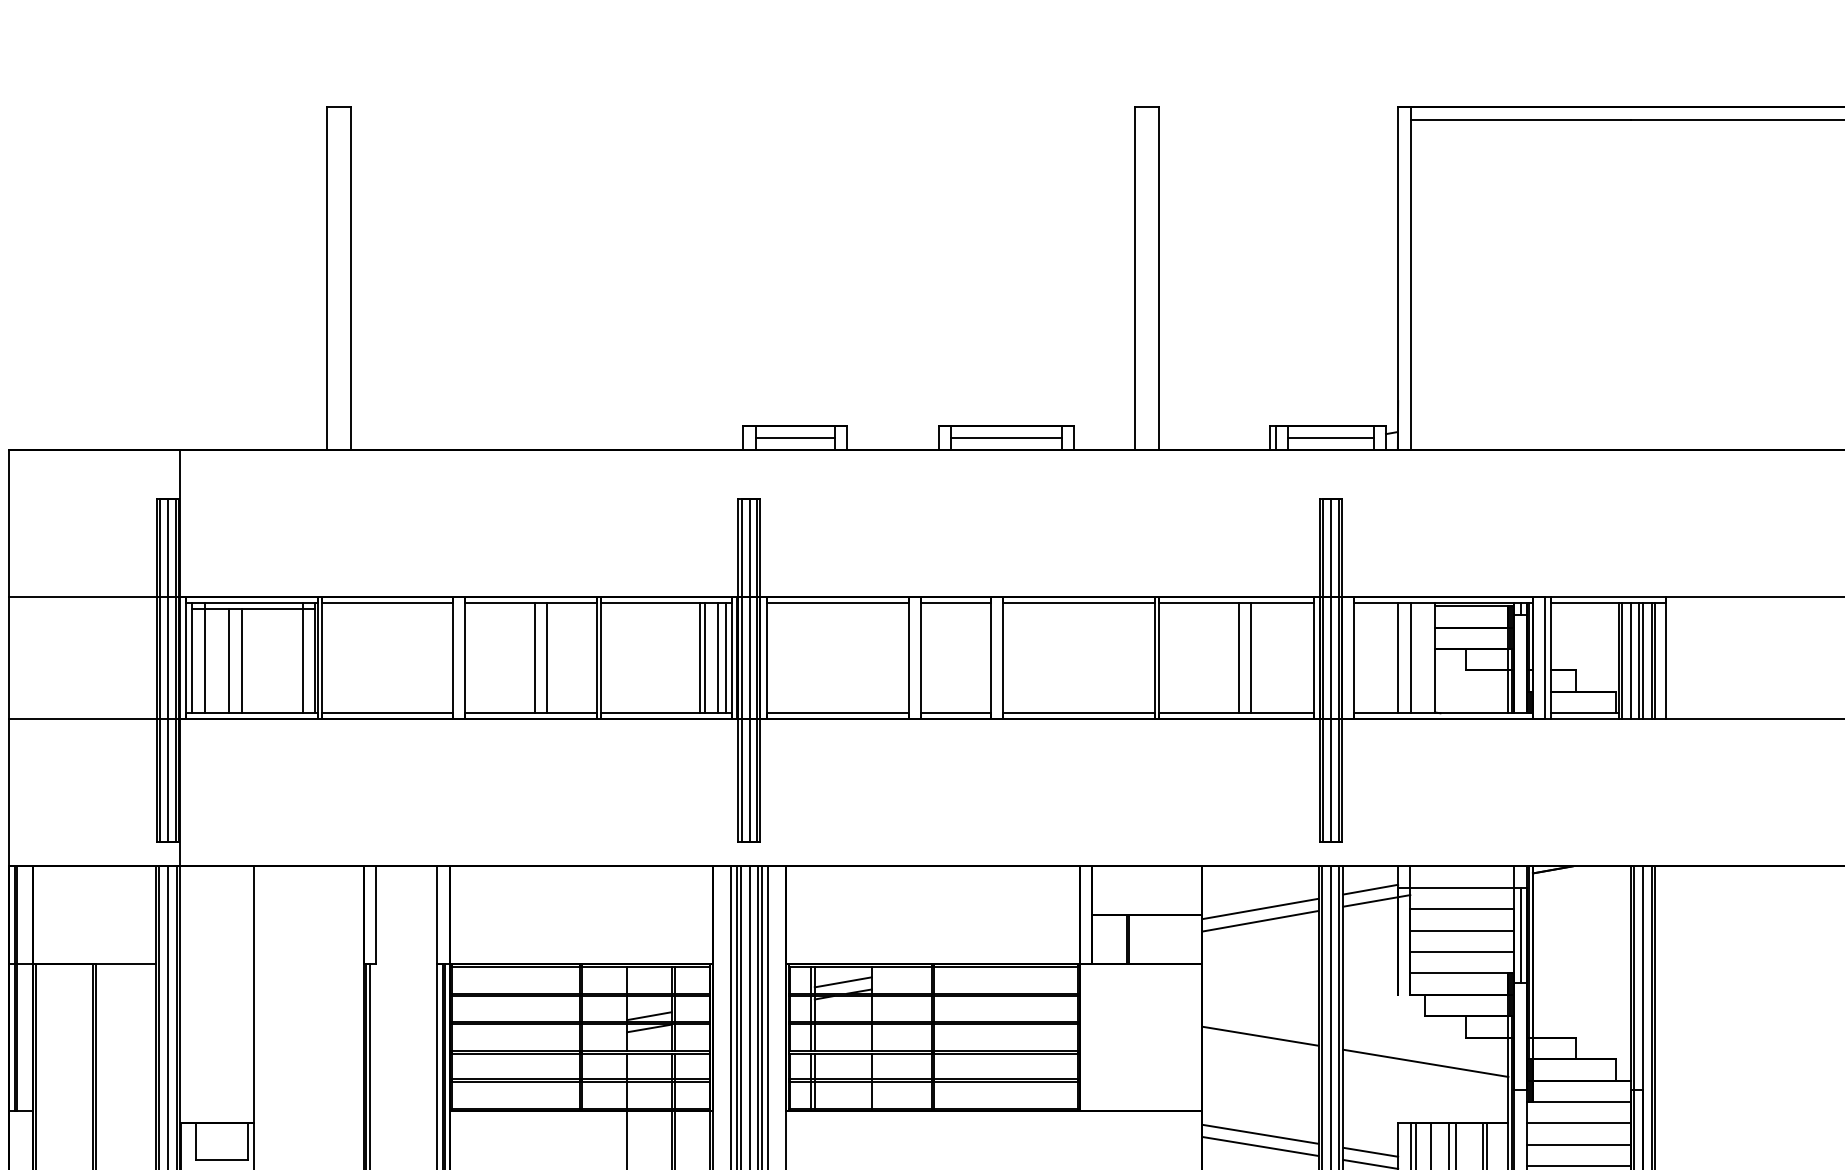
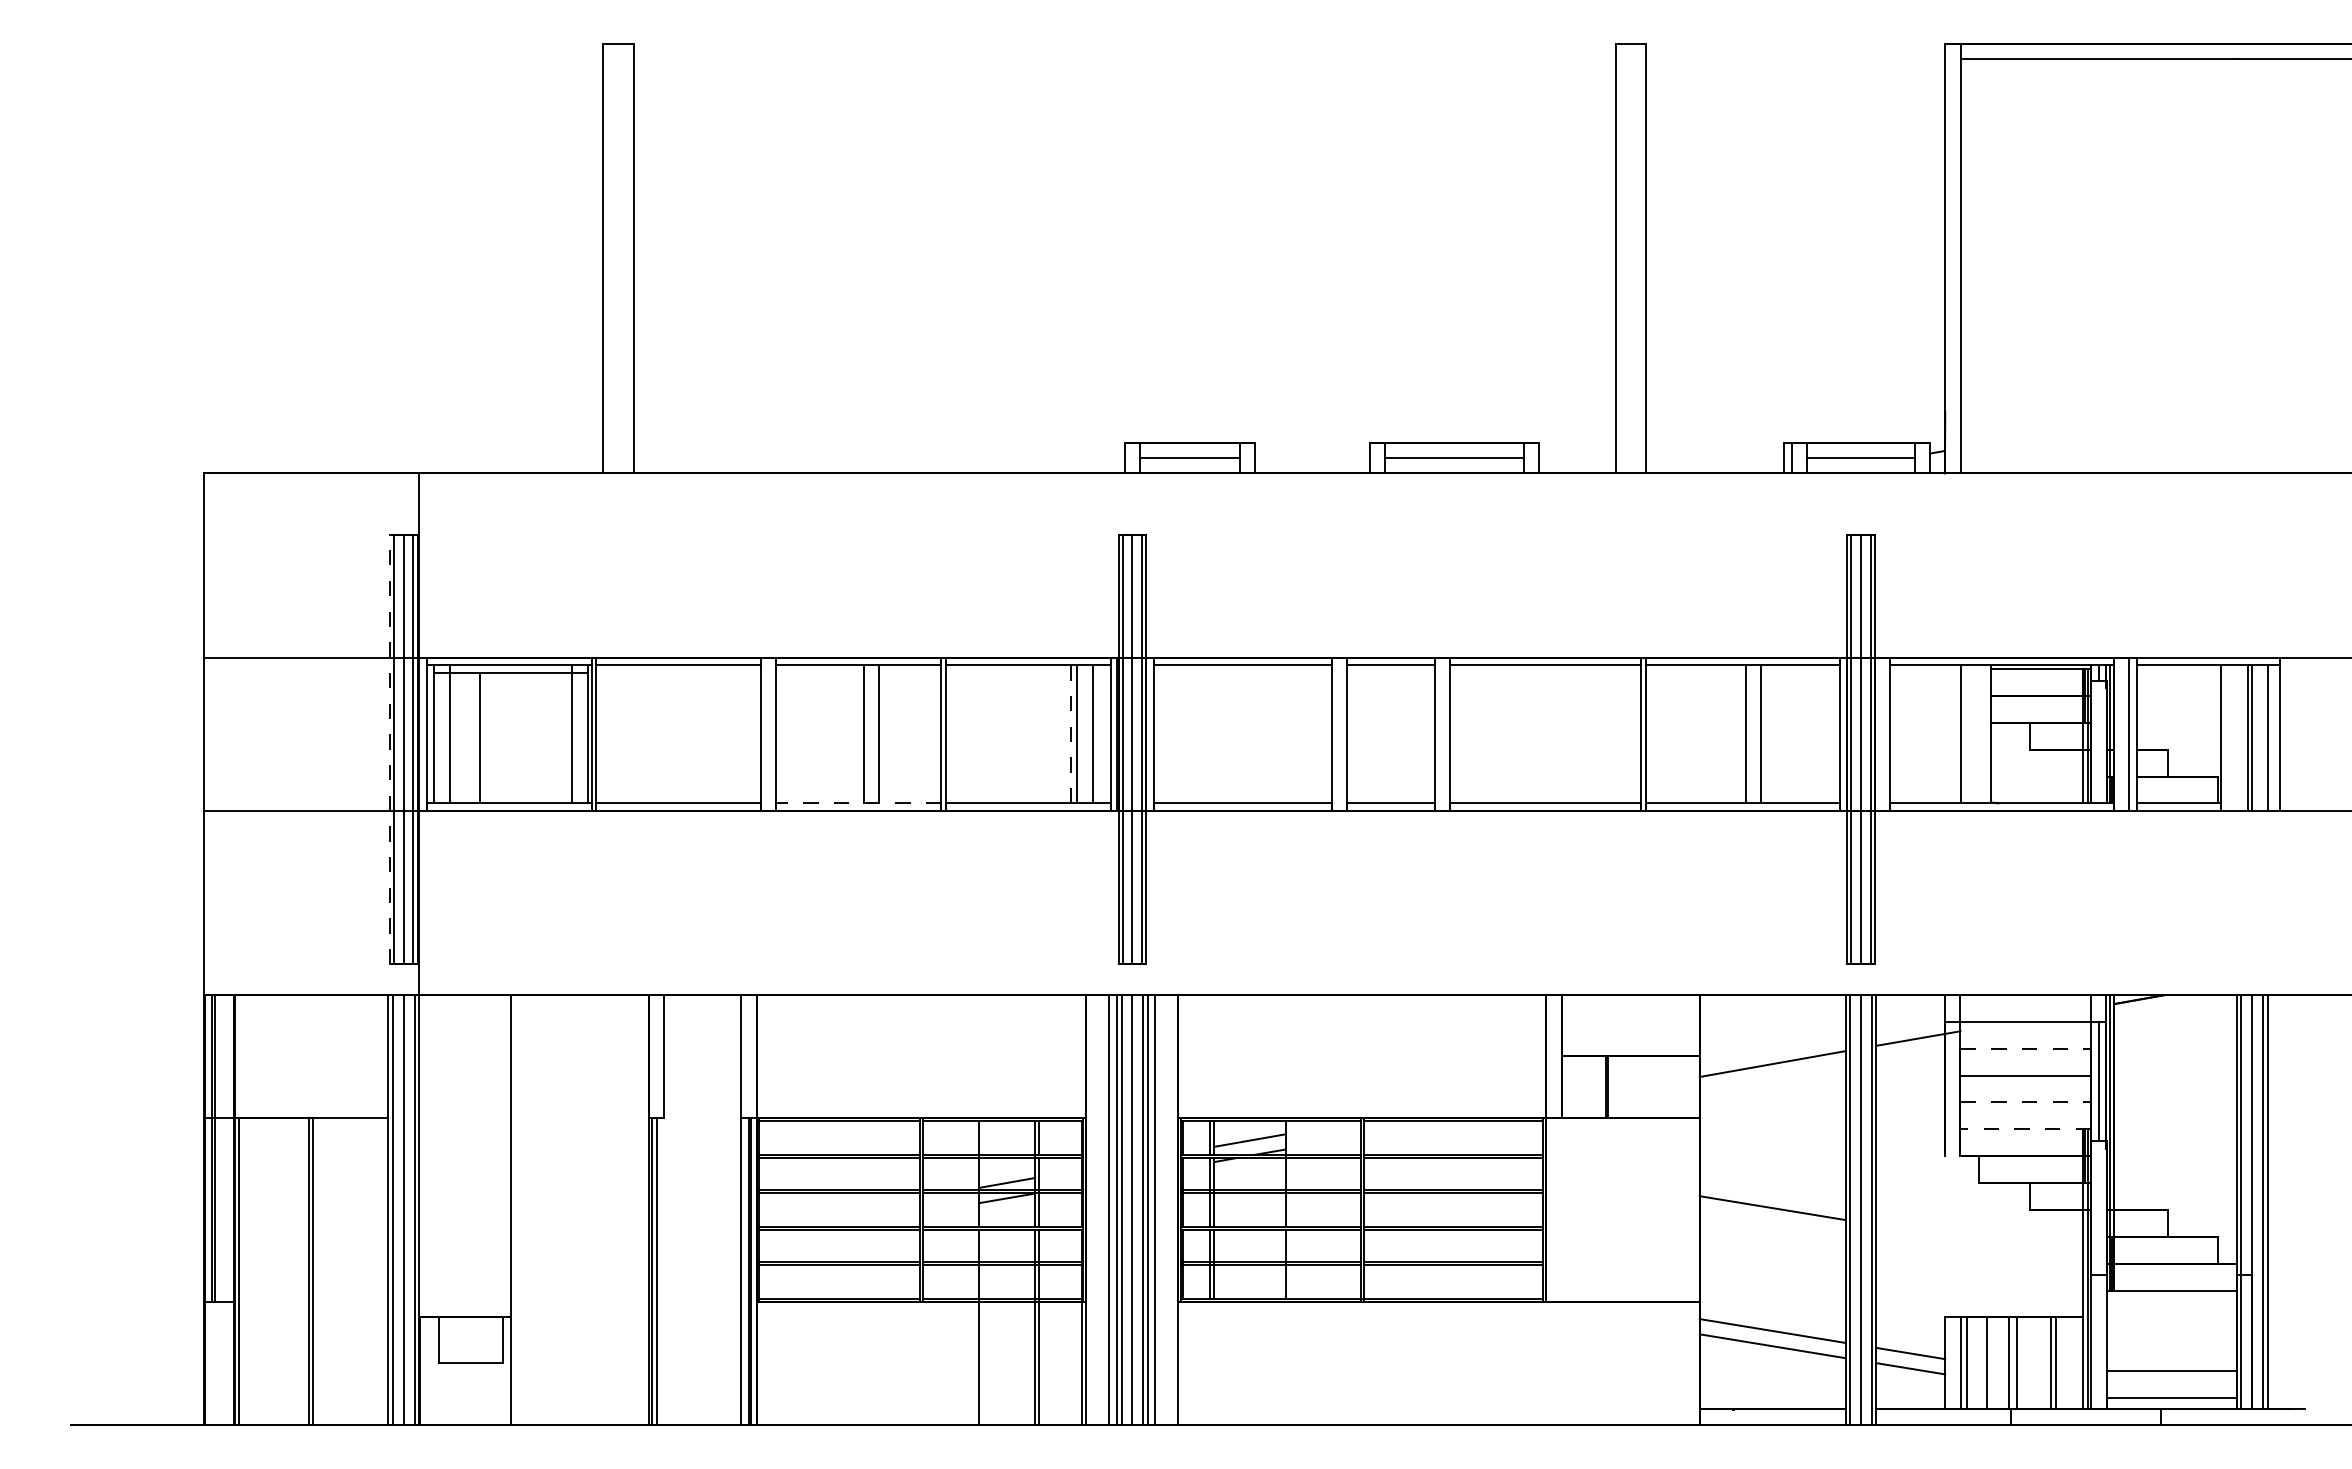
line: (700, 657) -> (1070, 733), solid -> dashed
line: (725, 658) -> (1102, 734), removed
line: (1398, 658) -> (1945, 734), removed
line: (241, 660) -> (495, 737), removed
line: (1621, 661) -> (2225, 738), removed
line: (1630, 661) -> (2236, 738), removed
line: (1651, 661) -> (2262, 738), removed
line: (156, 670) -> (389, 749), solid -> dashed
line: (530, 713) -> (858, 803), solid -> dashed
line: (1370, 889) -> (1910, 1024), removed
line: (1260, 908) -> (1772, 1048), removed
line: (1462, 908) -> (2026, 1048), solid -> dashed
line: (1462, 951) -> (2026, 1102), solid -> dashed
line: (1462, 973) -> (2025, 1129), solid -> dashed
line: (1425, 1063) -> (1979, 1242), removed
line: (1578, 1123) -> (2171, 1317), removed
line: (1578, 1145) -> (2171, 1344), removed

